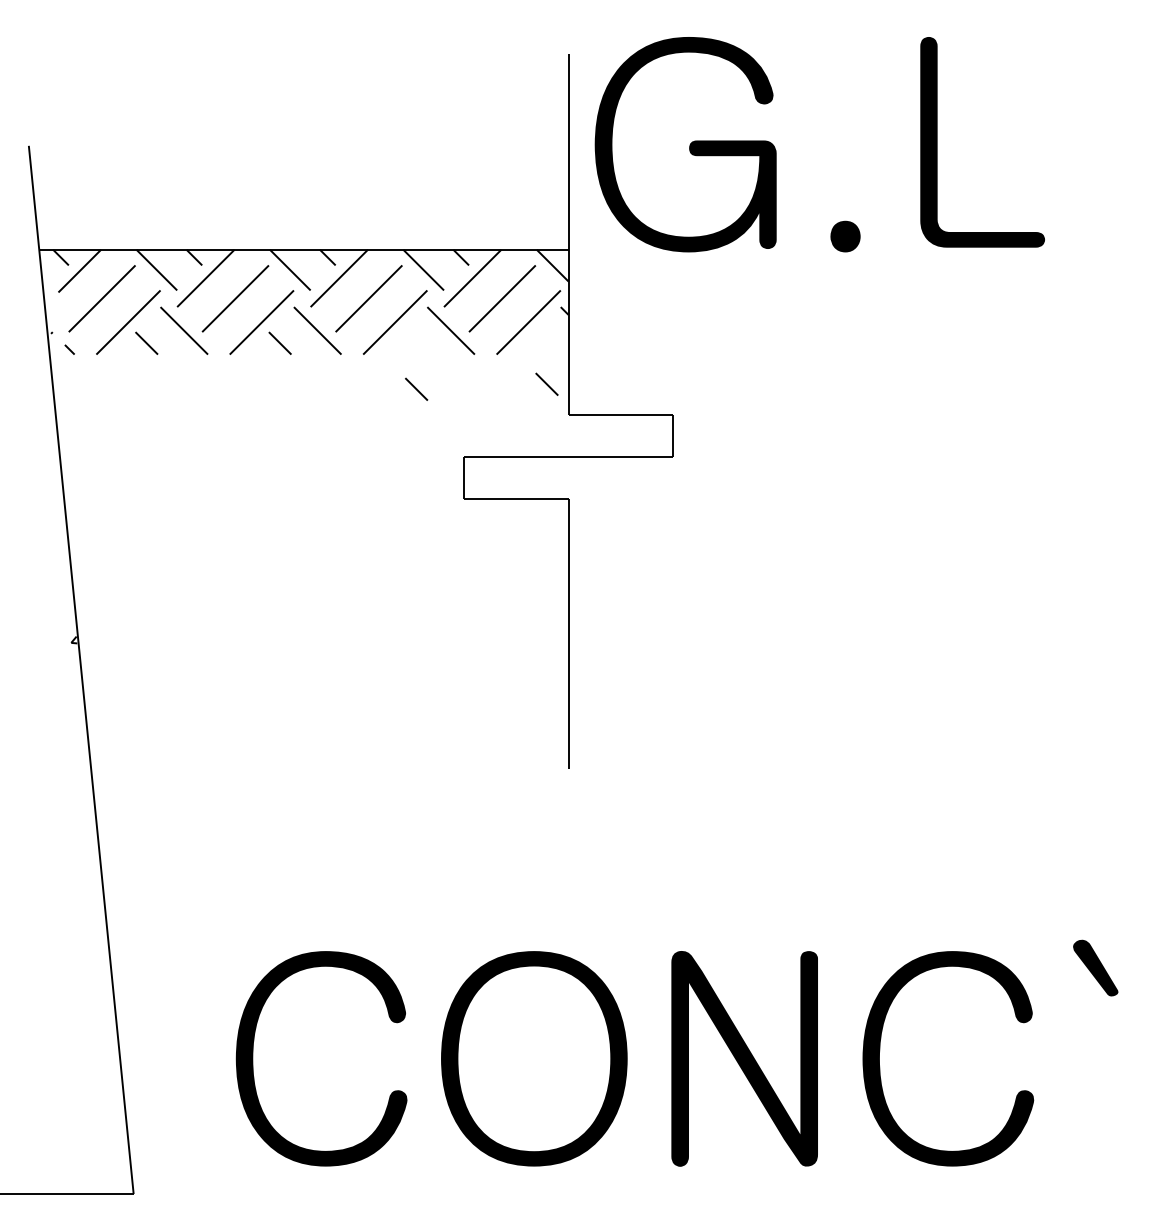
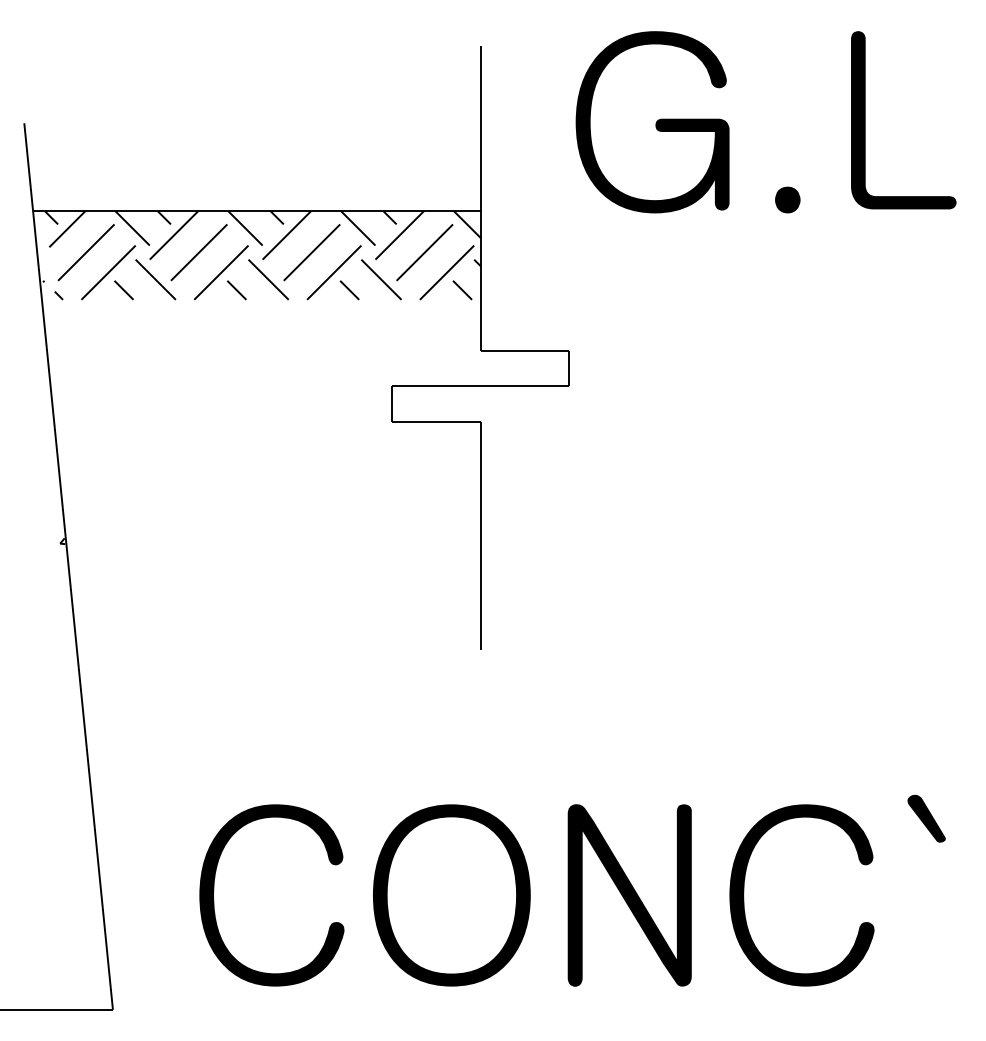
text: (819, 144) -> (765, 122), moved
line: (546, 383) -> (462, 289), moved
line: (416, 388) -> (349, 289), moved

